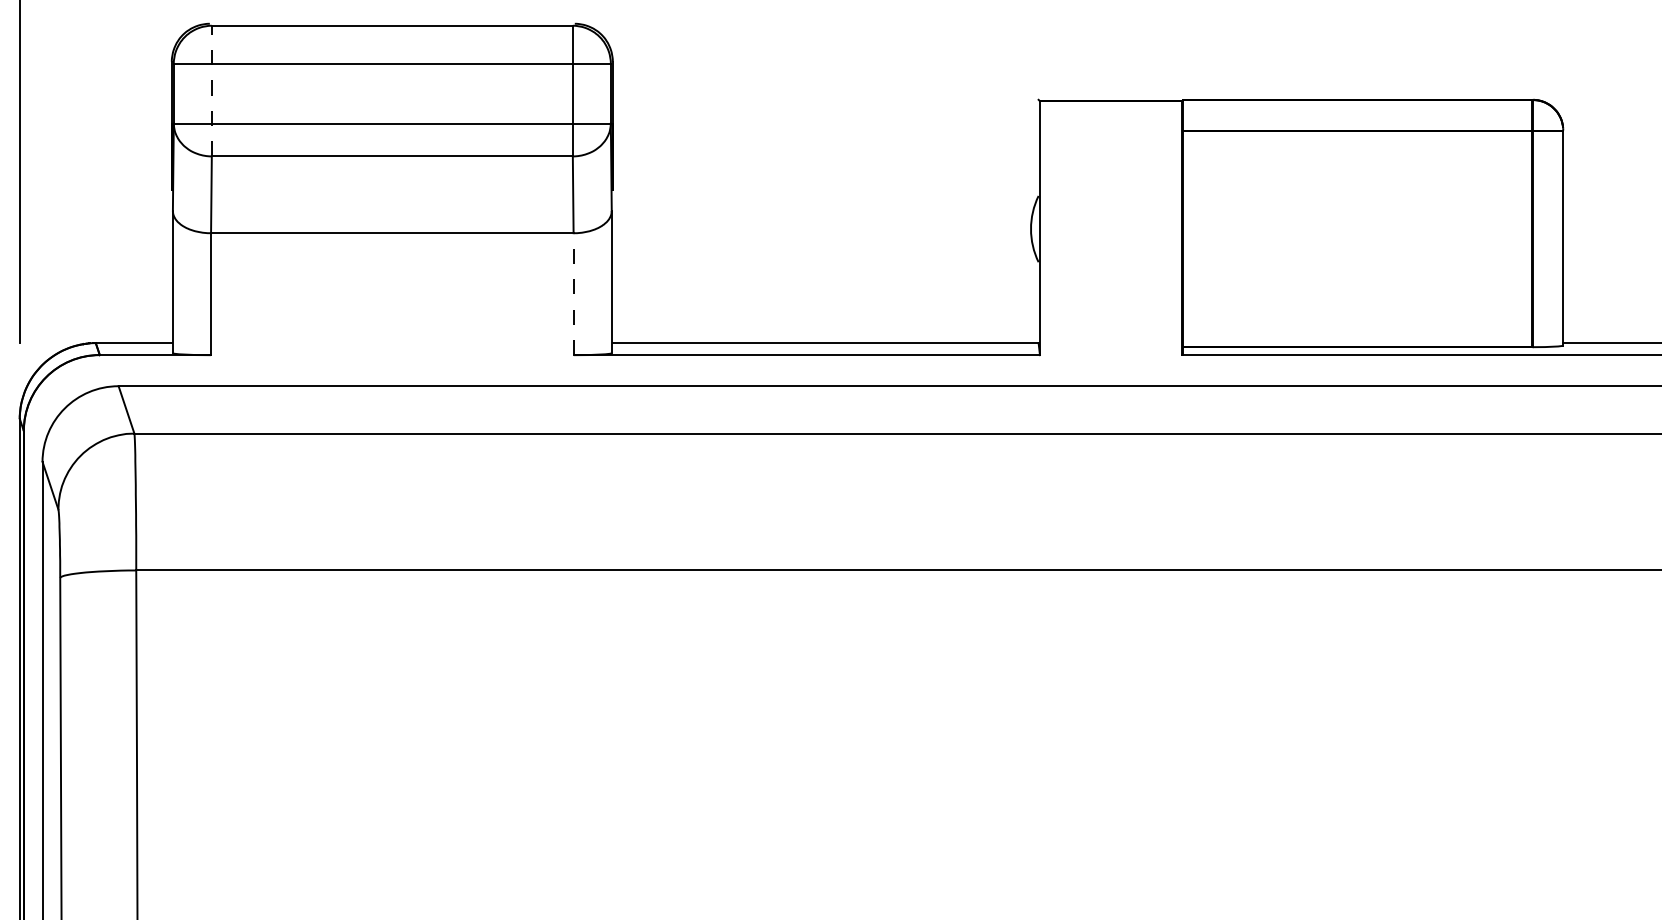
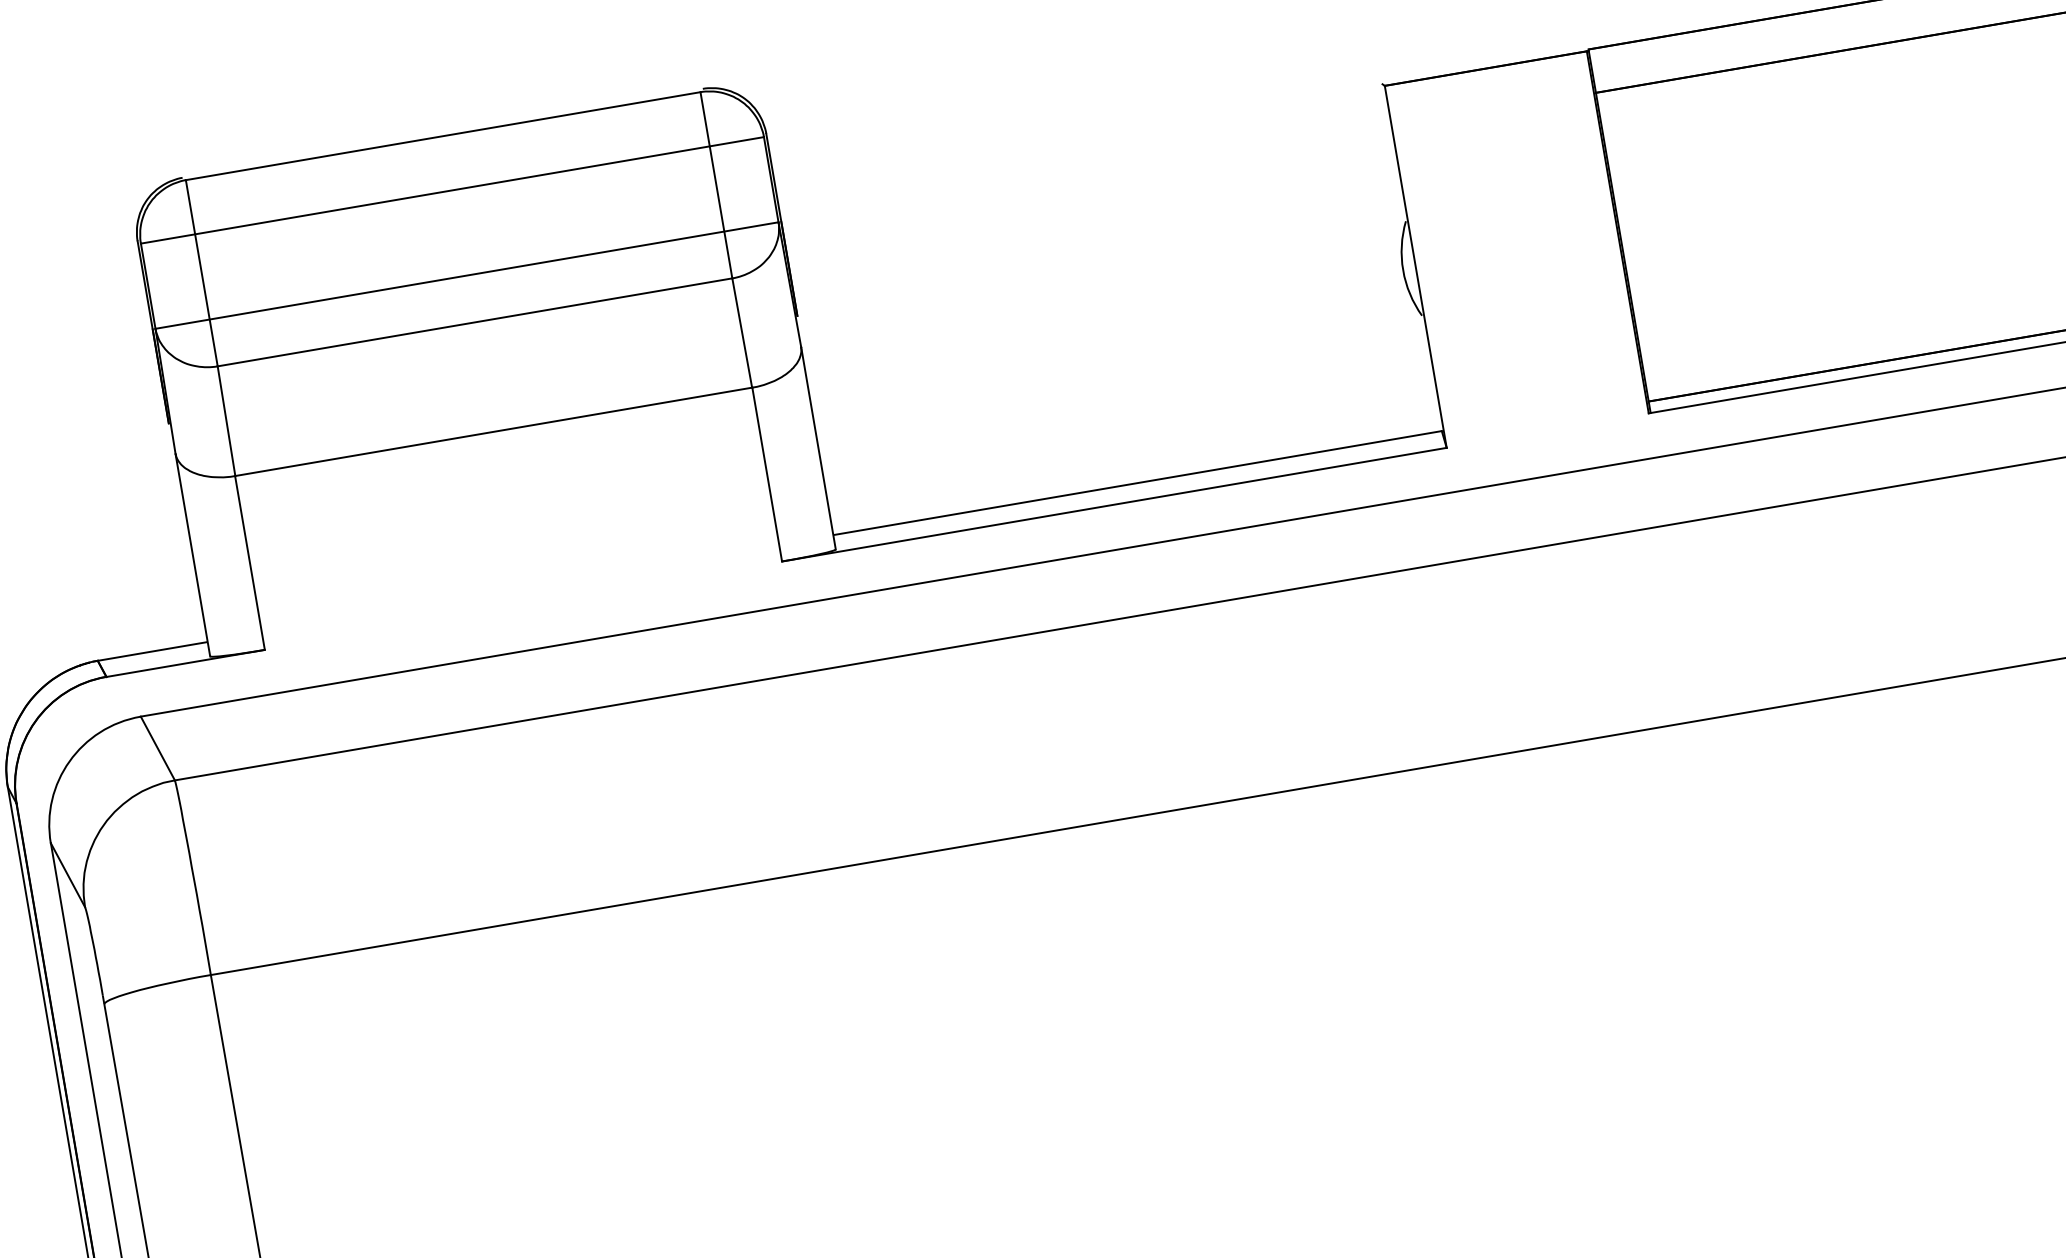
line: (211, 90) -> (201, 272), dashed -> solid
line: (573, 294) -> (766, 475), dashed -> solid

